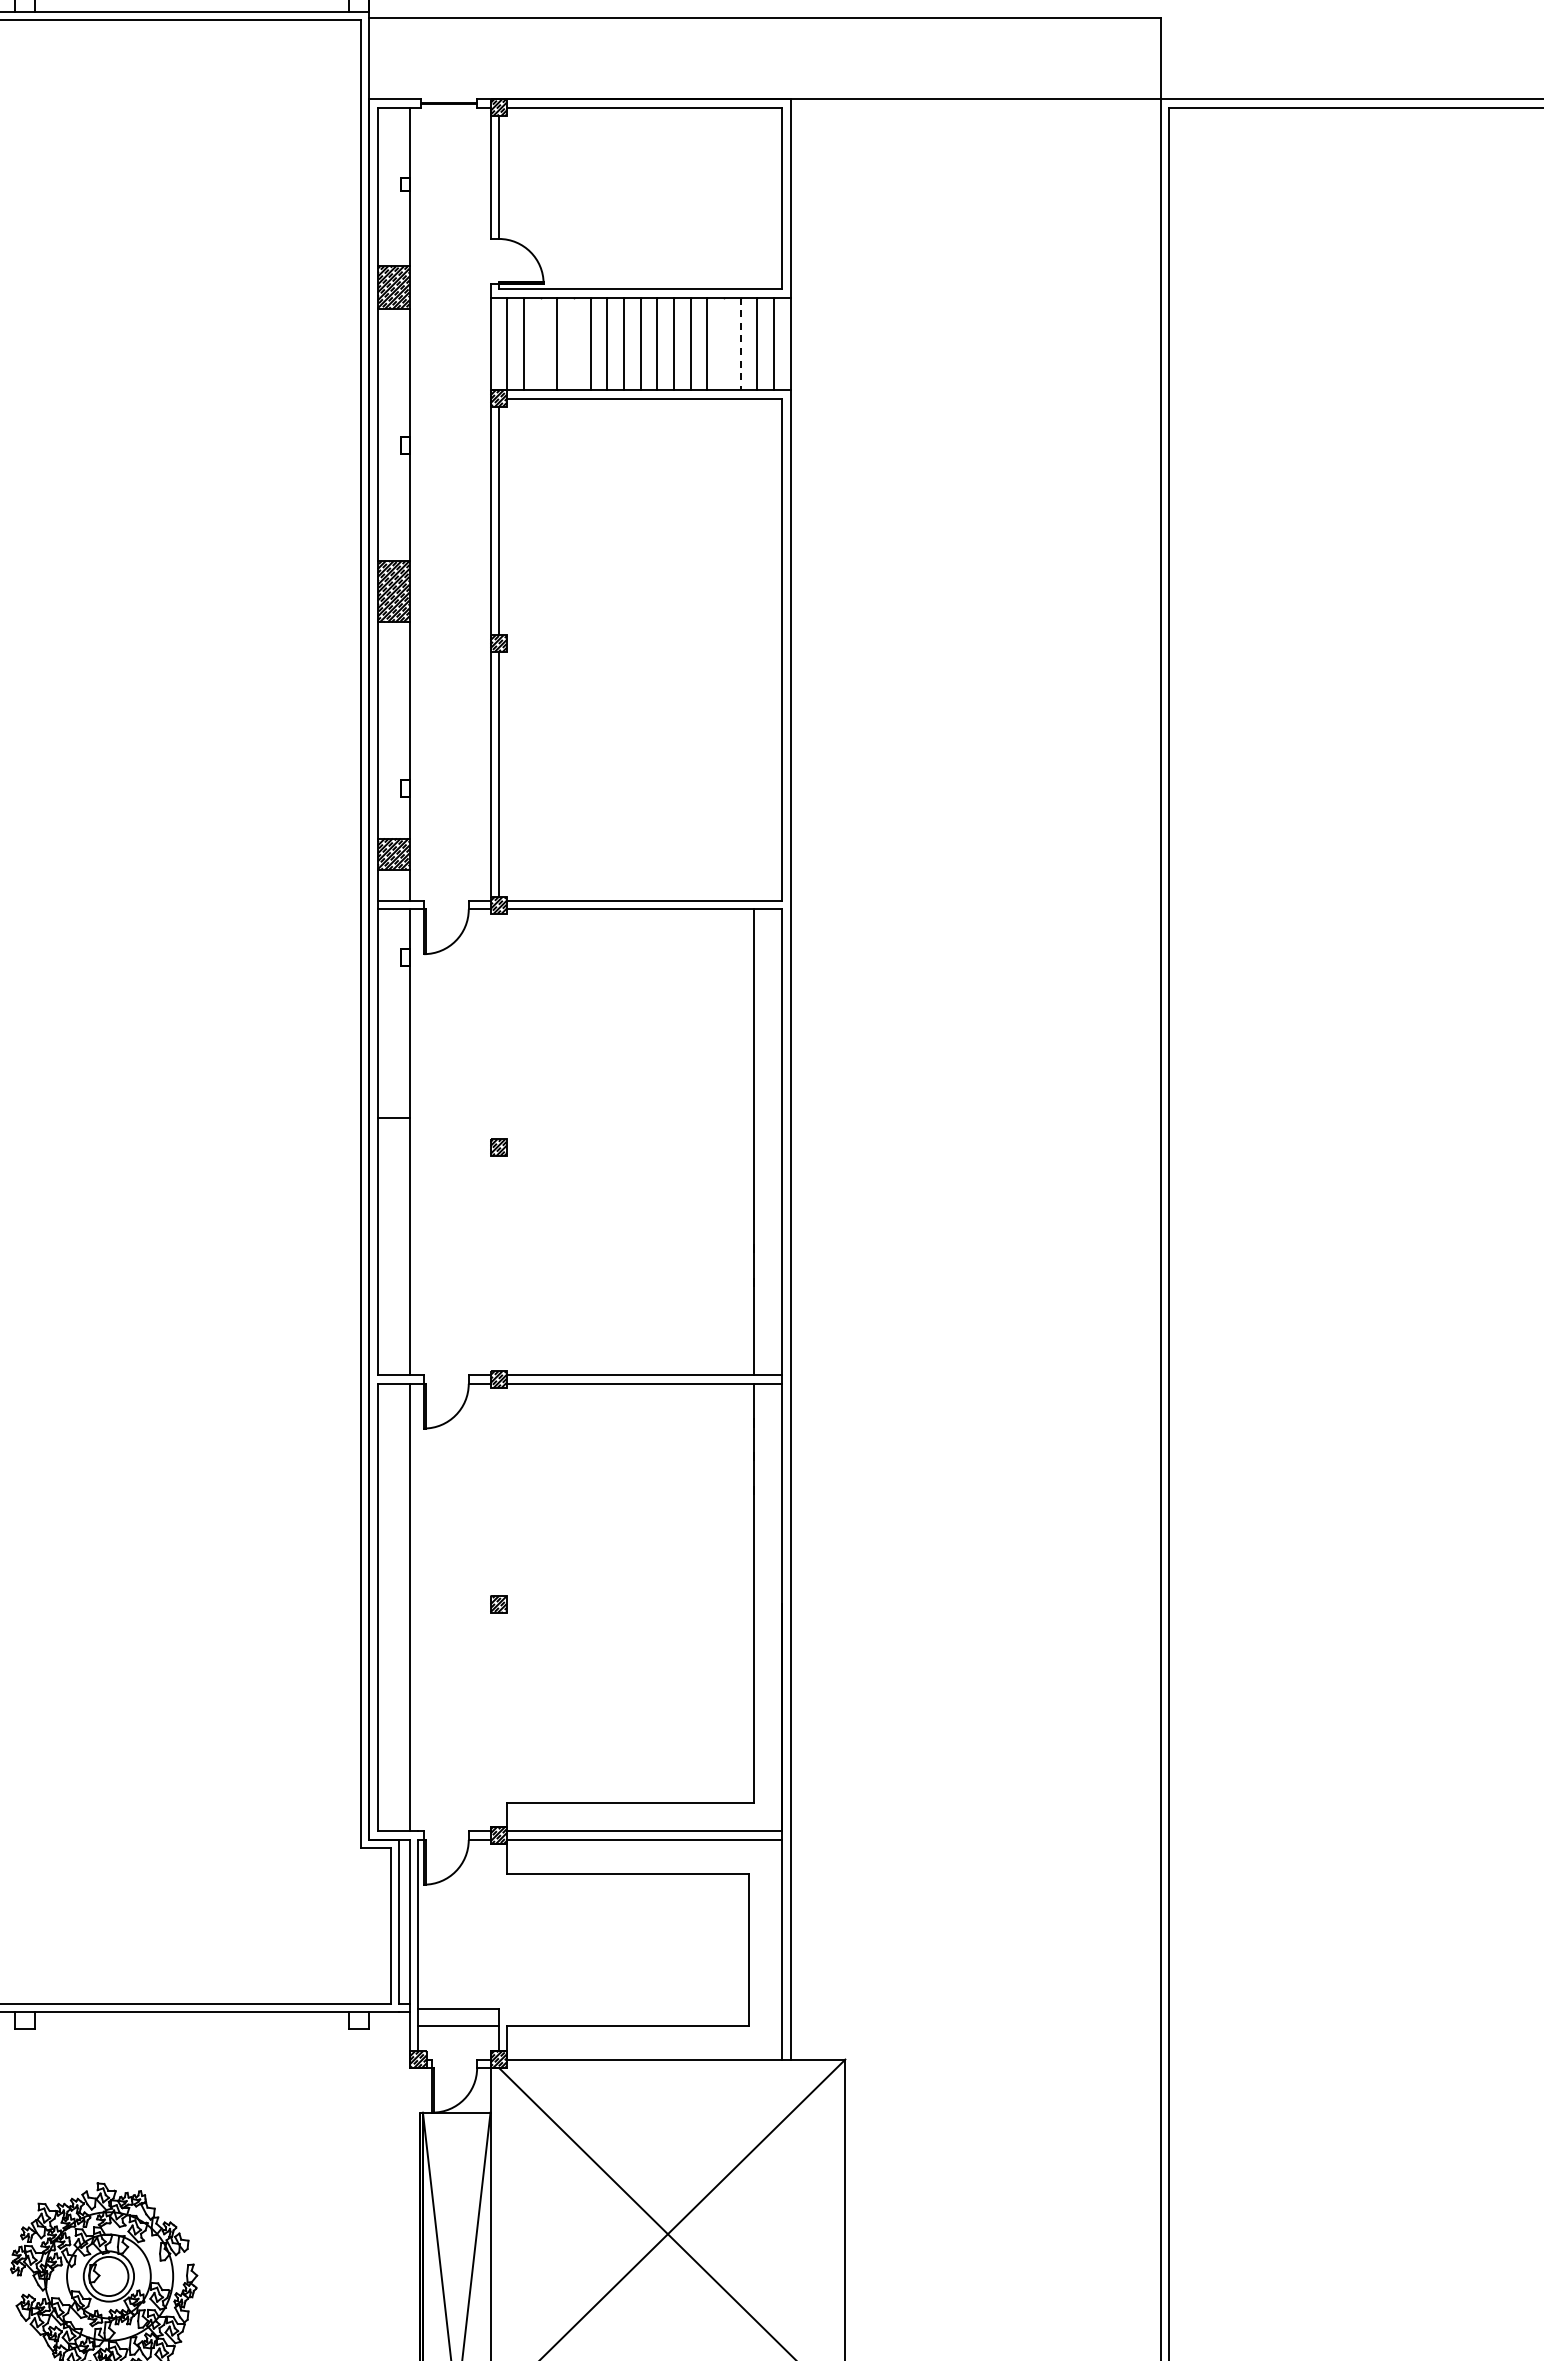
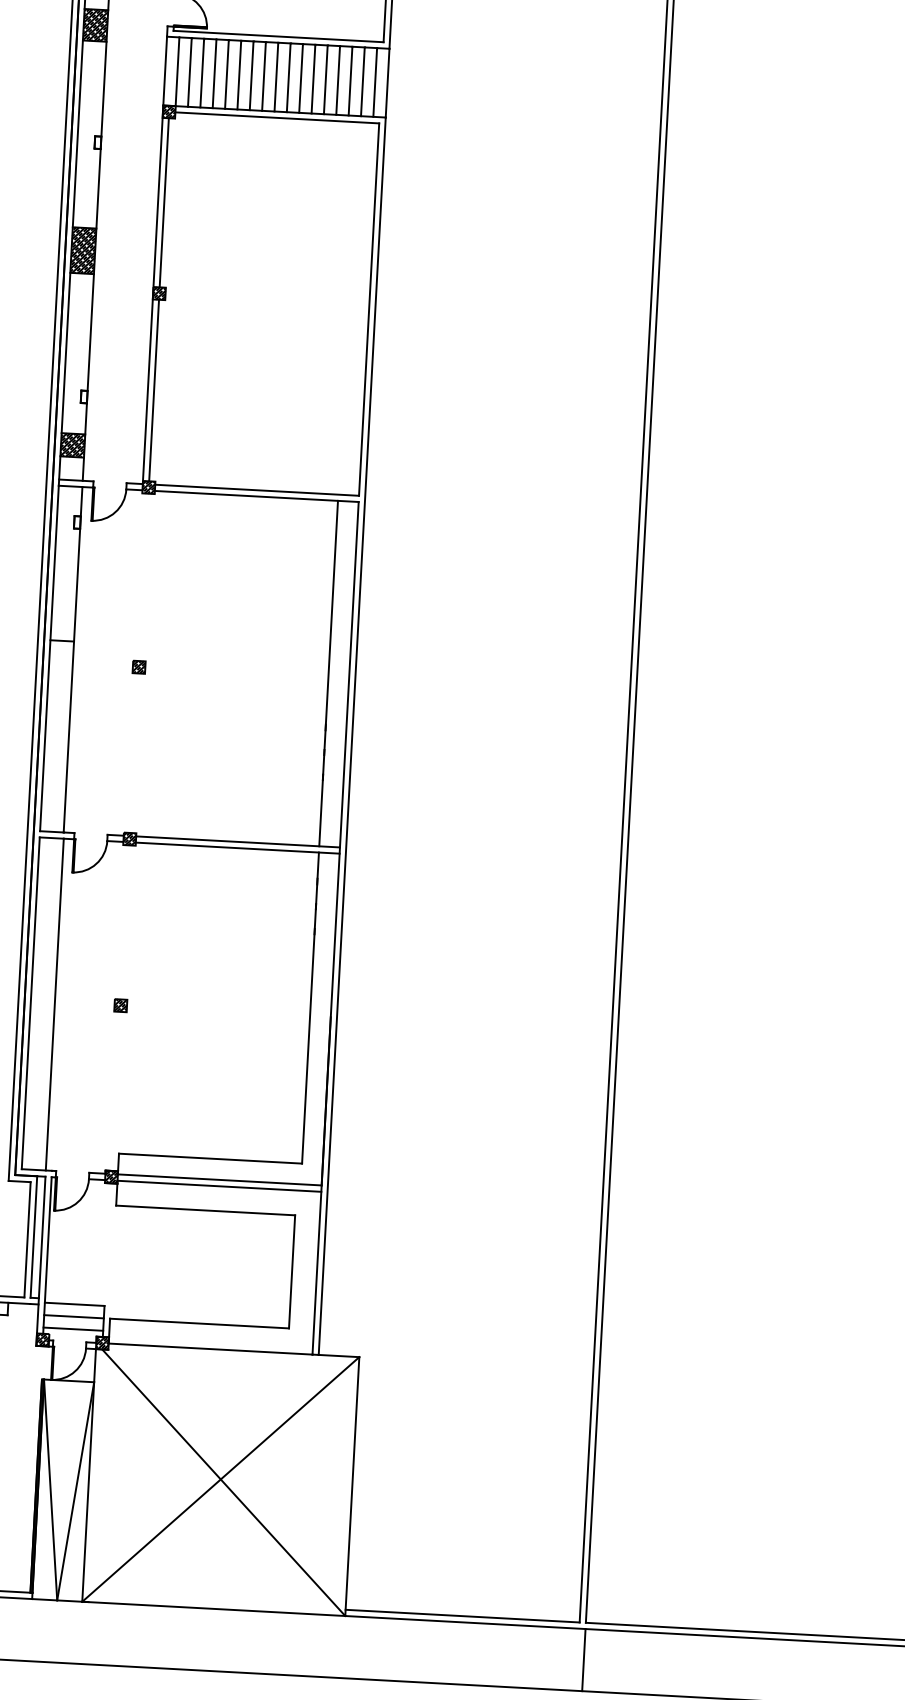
line: (540, 343) -> (202, 72), added
line: (573, 343) -> (226, 74), added
line: (723, 343) -> (337, 80), added
line: (740, 344) -> (350, 81), dashed -> solid
line: (458, 2042) -> (73, 1328), added

